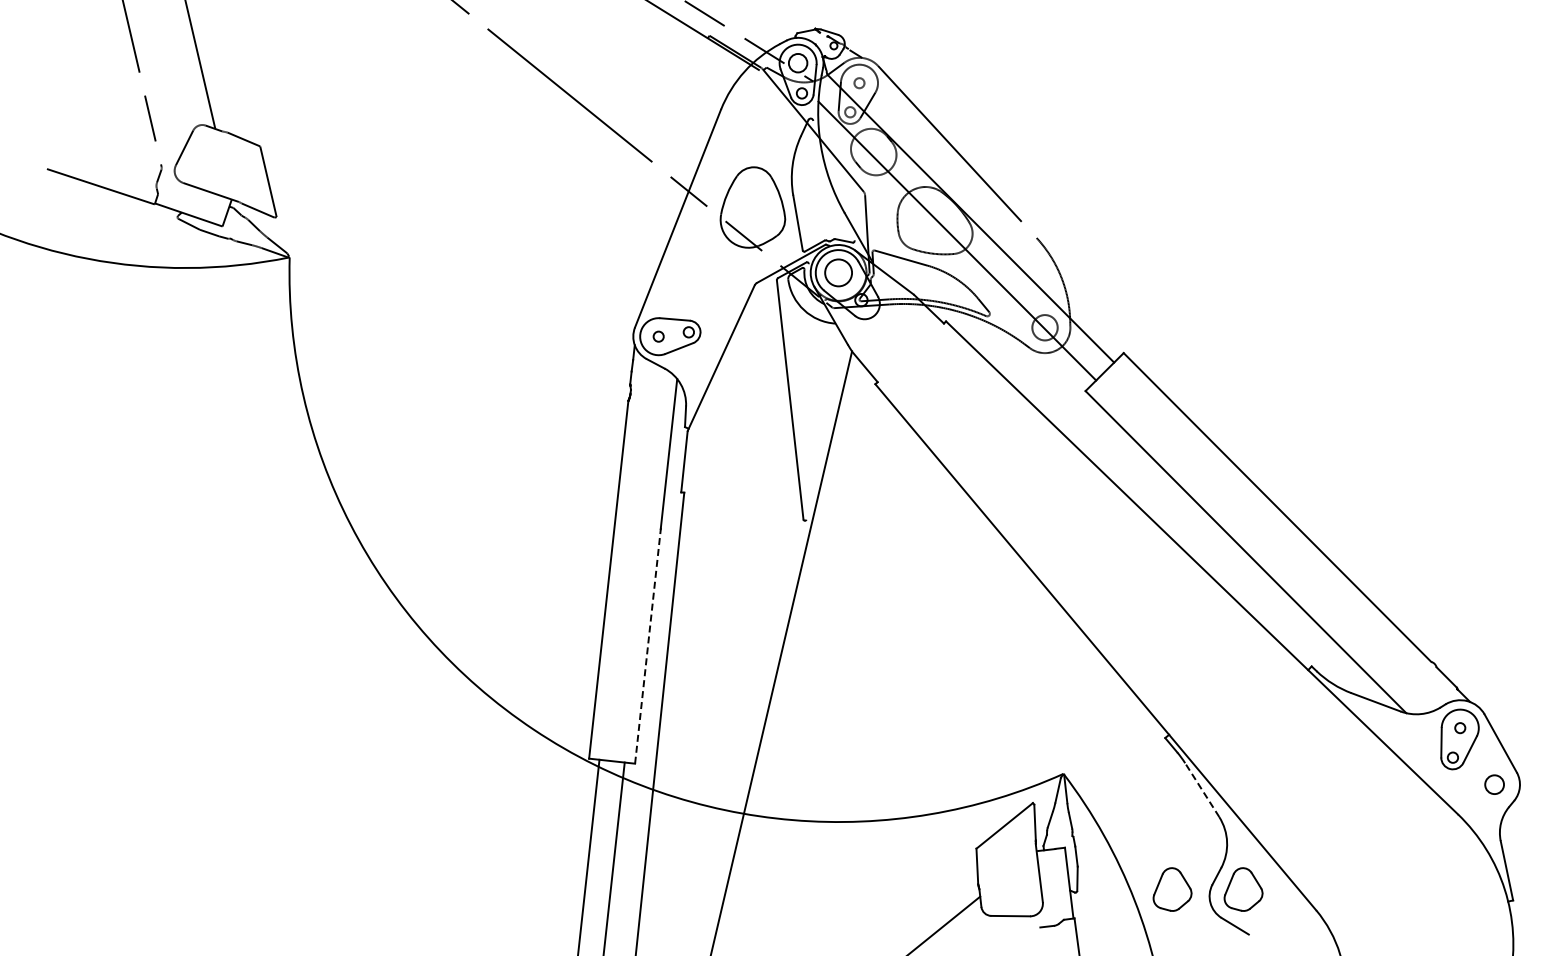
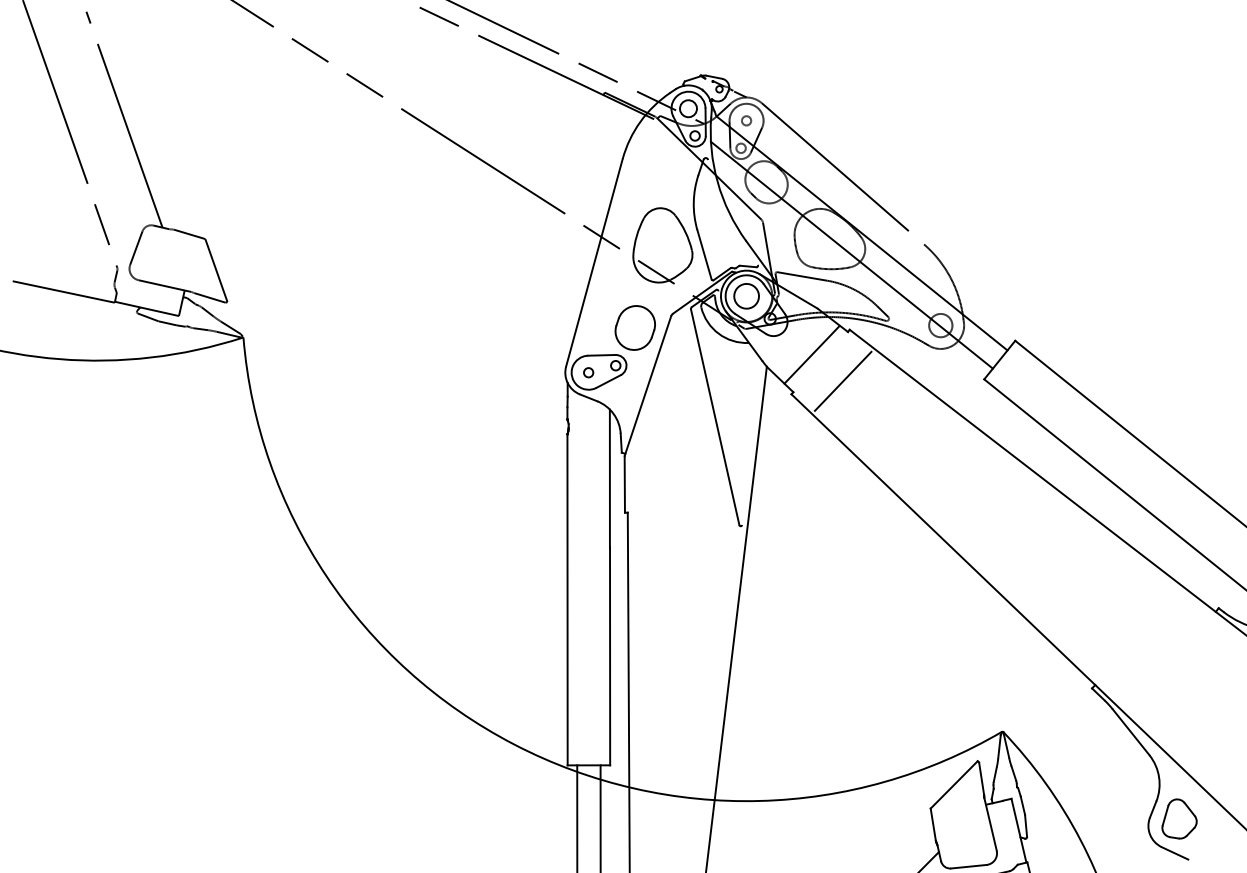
part: (714, 293) -> (635, 327), added
line: (901, 343) -> (811, 354), added
line: (932, 375) -> (842, 380), added
line: (648, 645) -> (610, 655), dashed -> solid
line: (1202, 790) -> (1131, 732), dashed -> solid
part: (1172, 889) -> (1113, 826), removed

